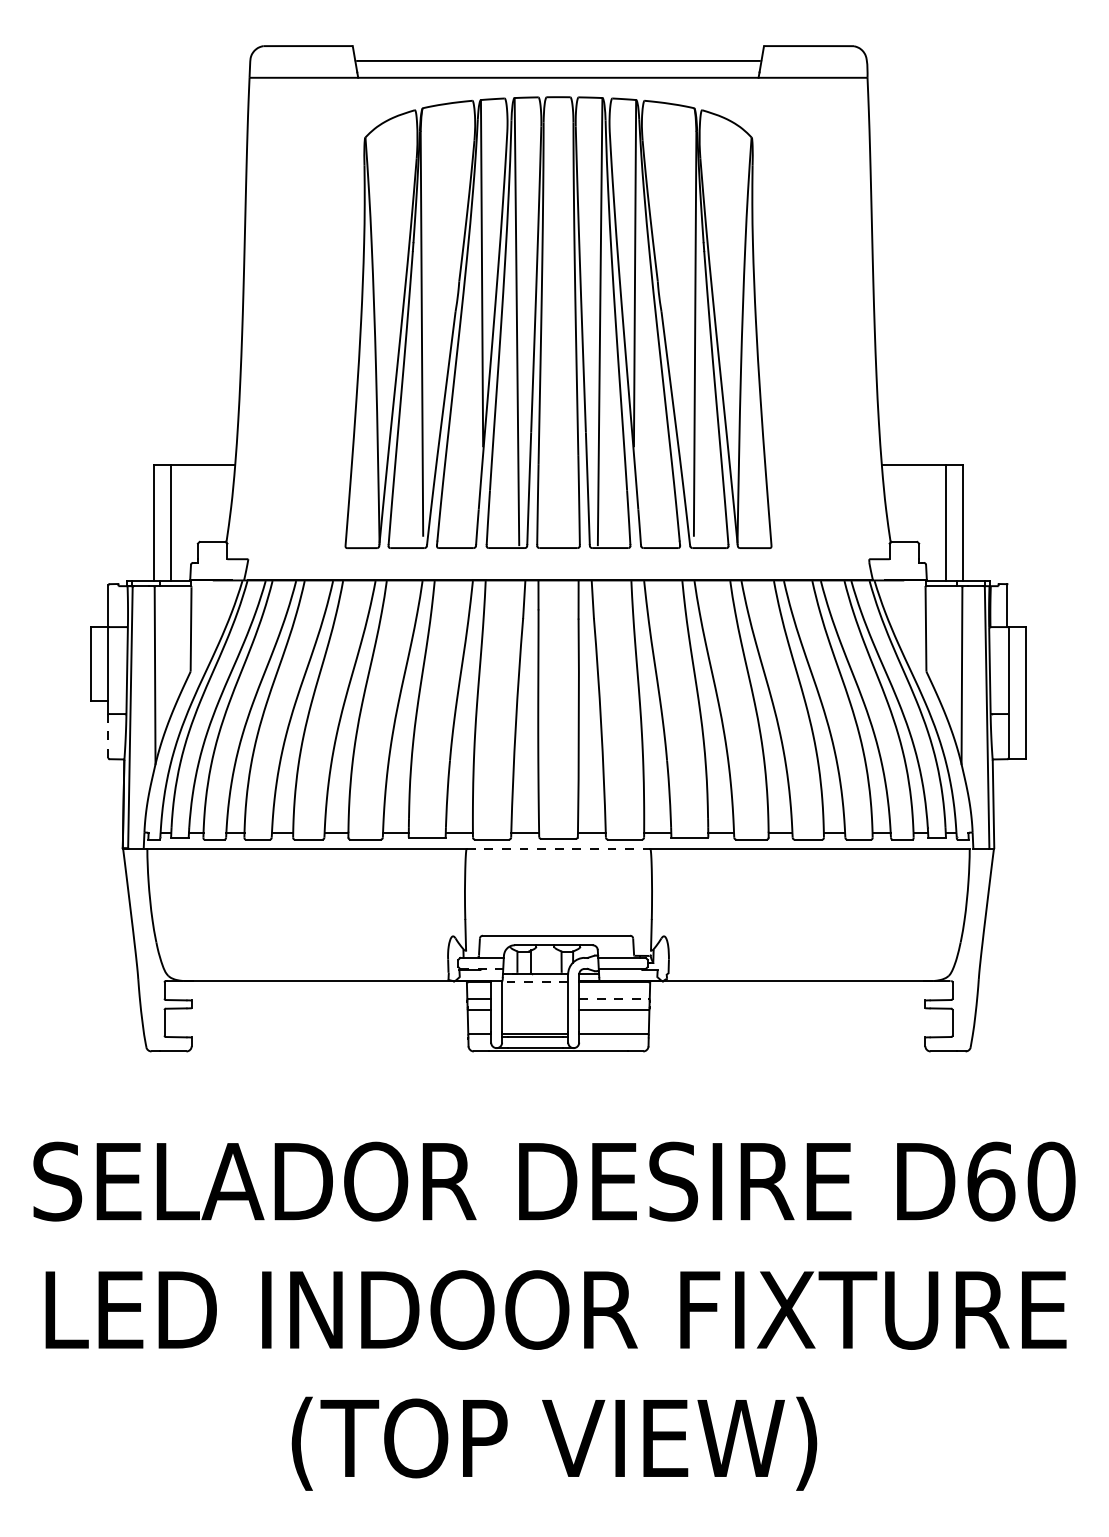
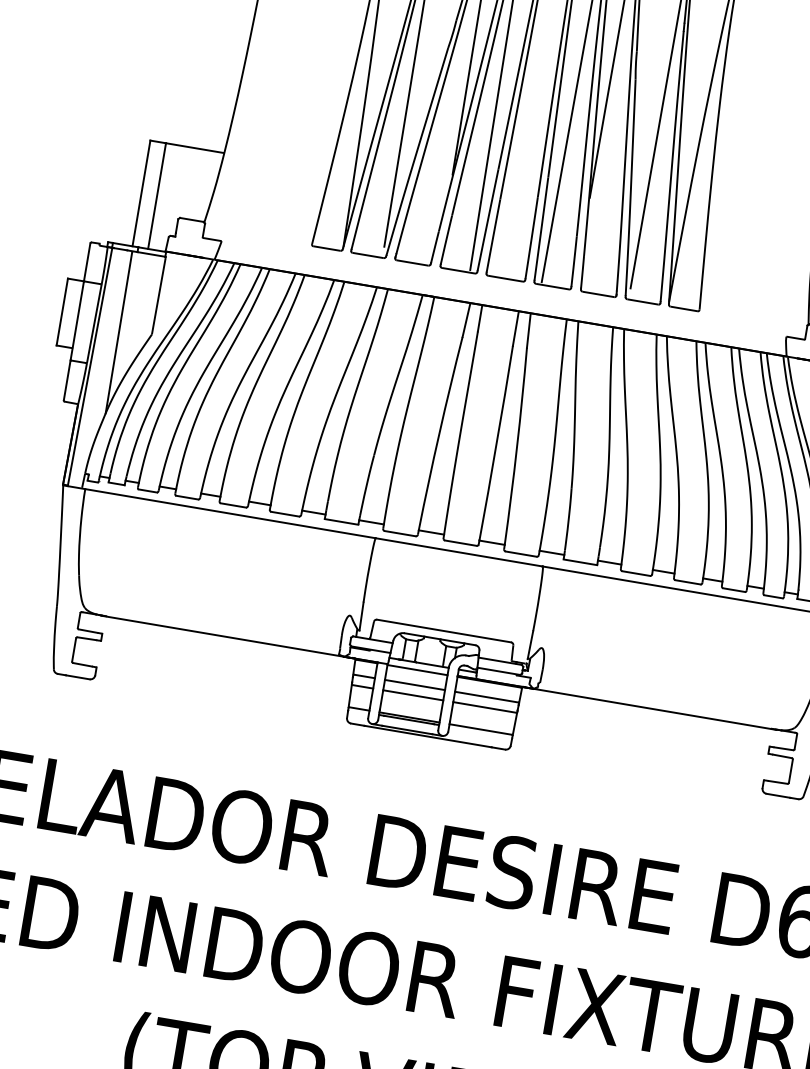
line: (108, 735) -> (67, 379), dashed -> solid
line: (558, 848) -> (459, 551), dashed -> solid
line: (481, 968) -> (370, 649), dashed -> solid
line: (534, 982) -> (416, 670), dashed -> solid
line: (535, 998) -> (415, 684), added
line: (613, 998) -> (486, 696), dashed -> solid
line: (535, 1010) -> (413, 695), added

